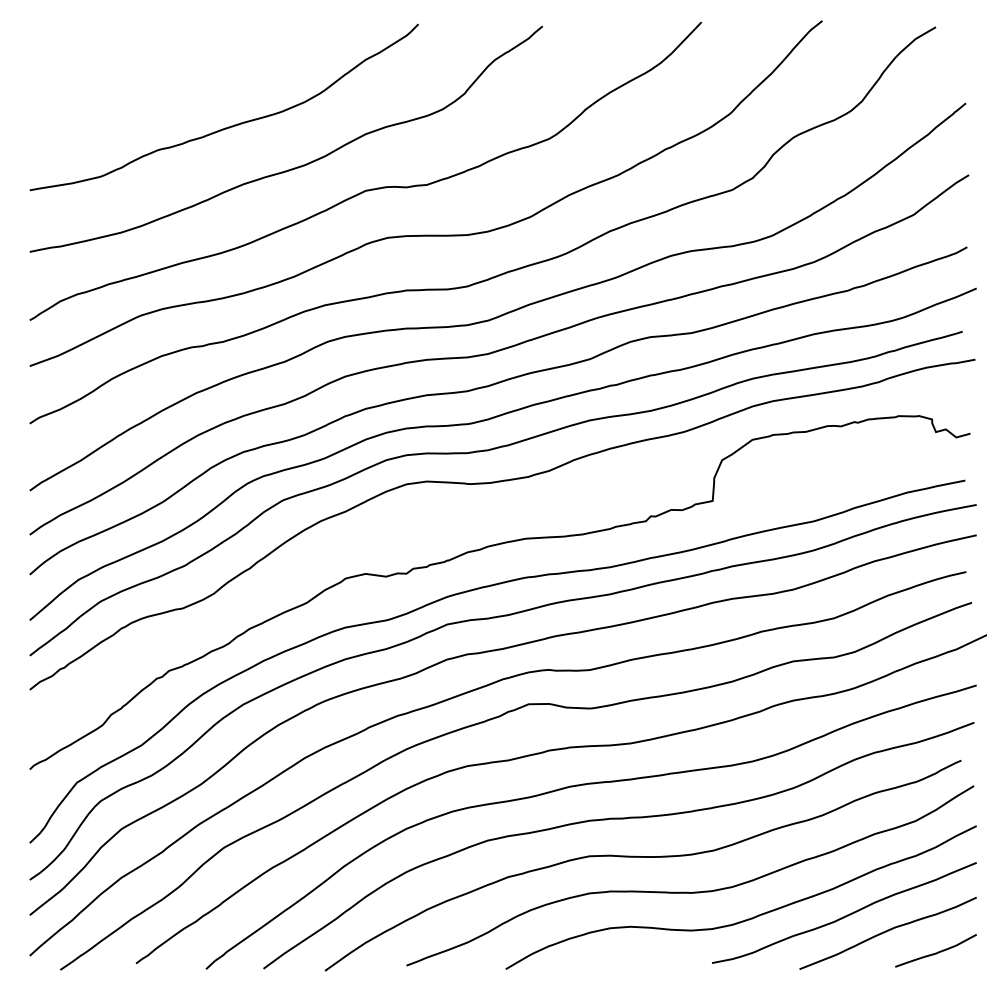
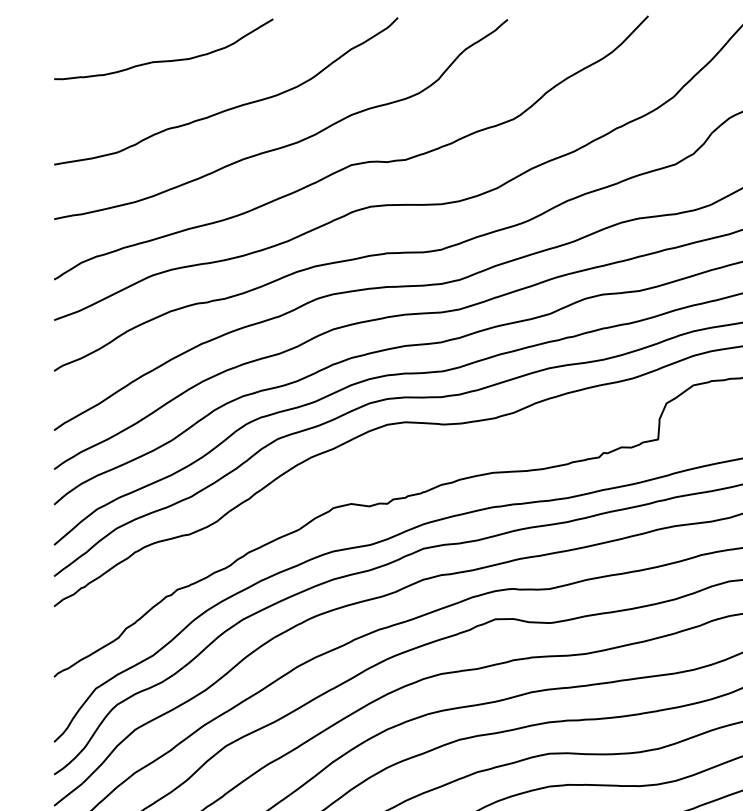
curve: (153, 72) -> (163, 60), added

